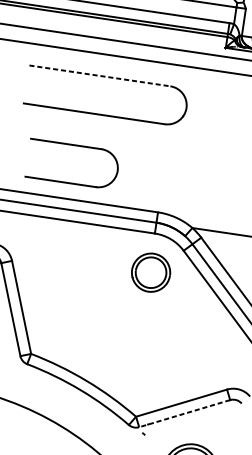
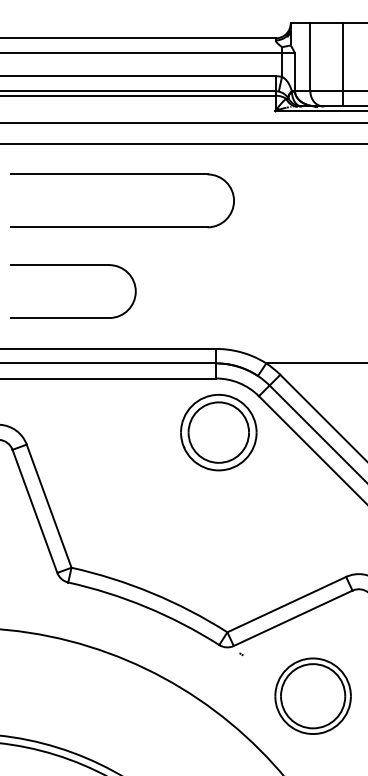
line: (99, 75) -> (109, 174), dashed -> solid
part: (75, 145) -> (73, 265), moved
part: (150, 272) -> (218, 432), size x1.43
line: (184, 413) -> (292, 618), dashed -> solid

